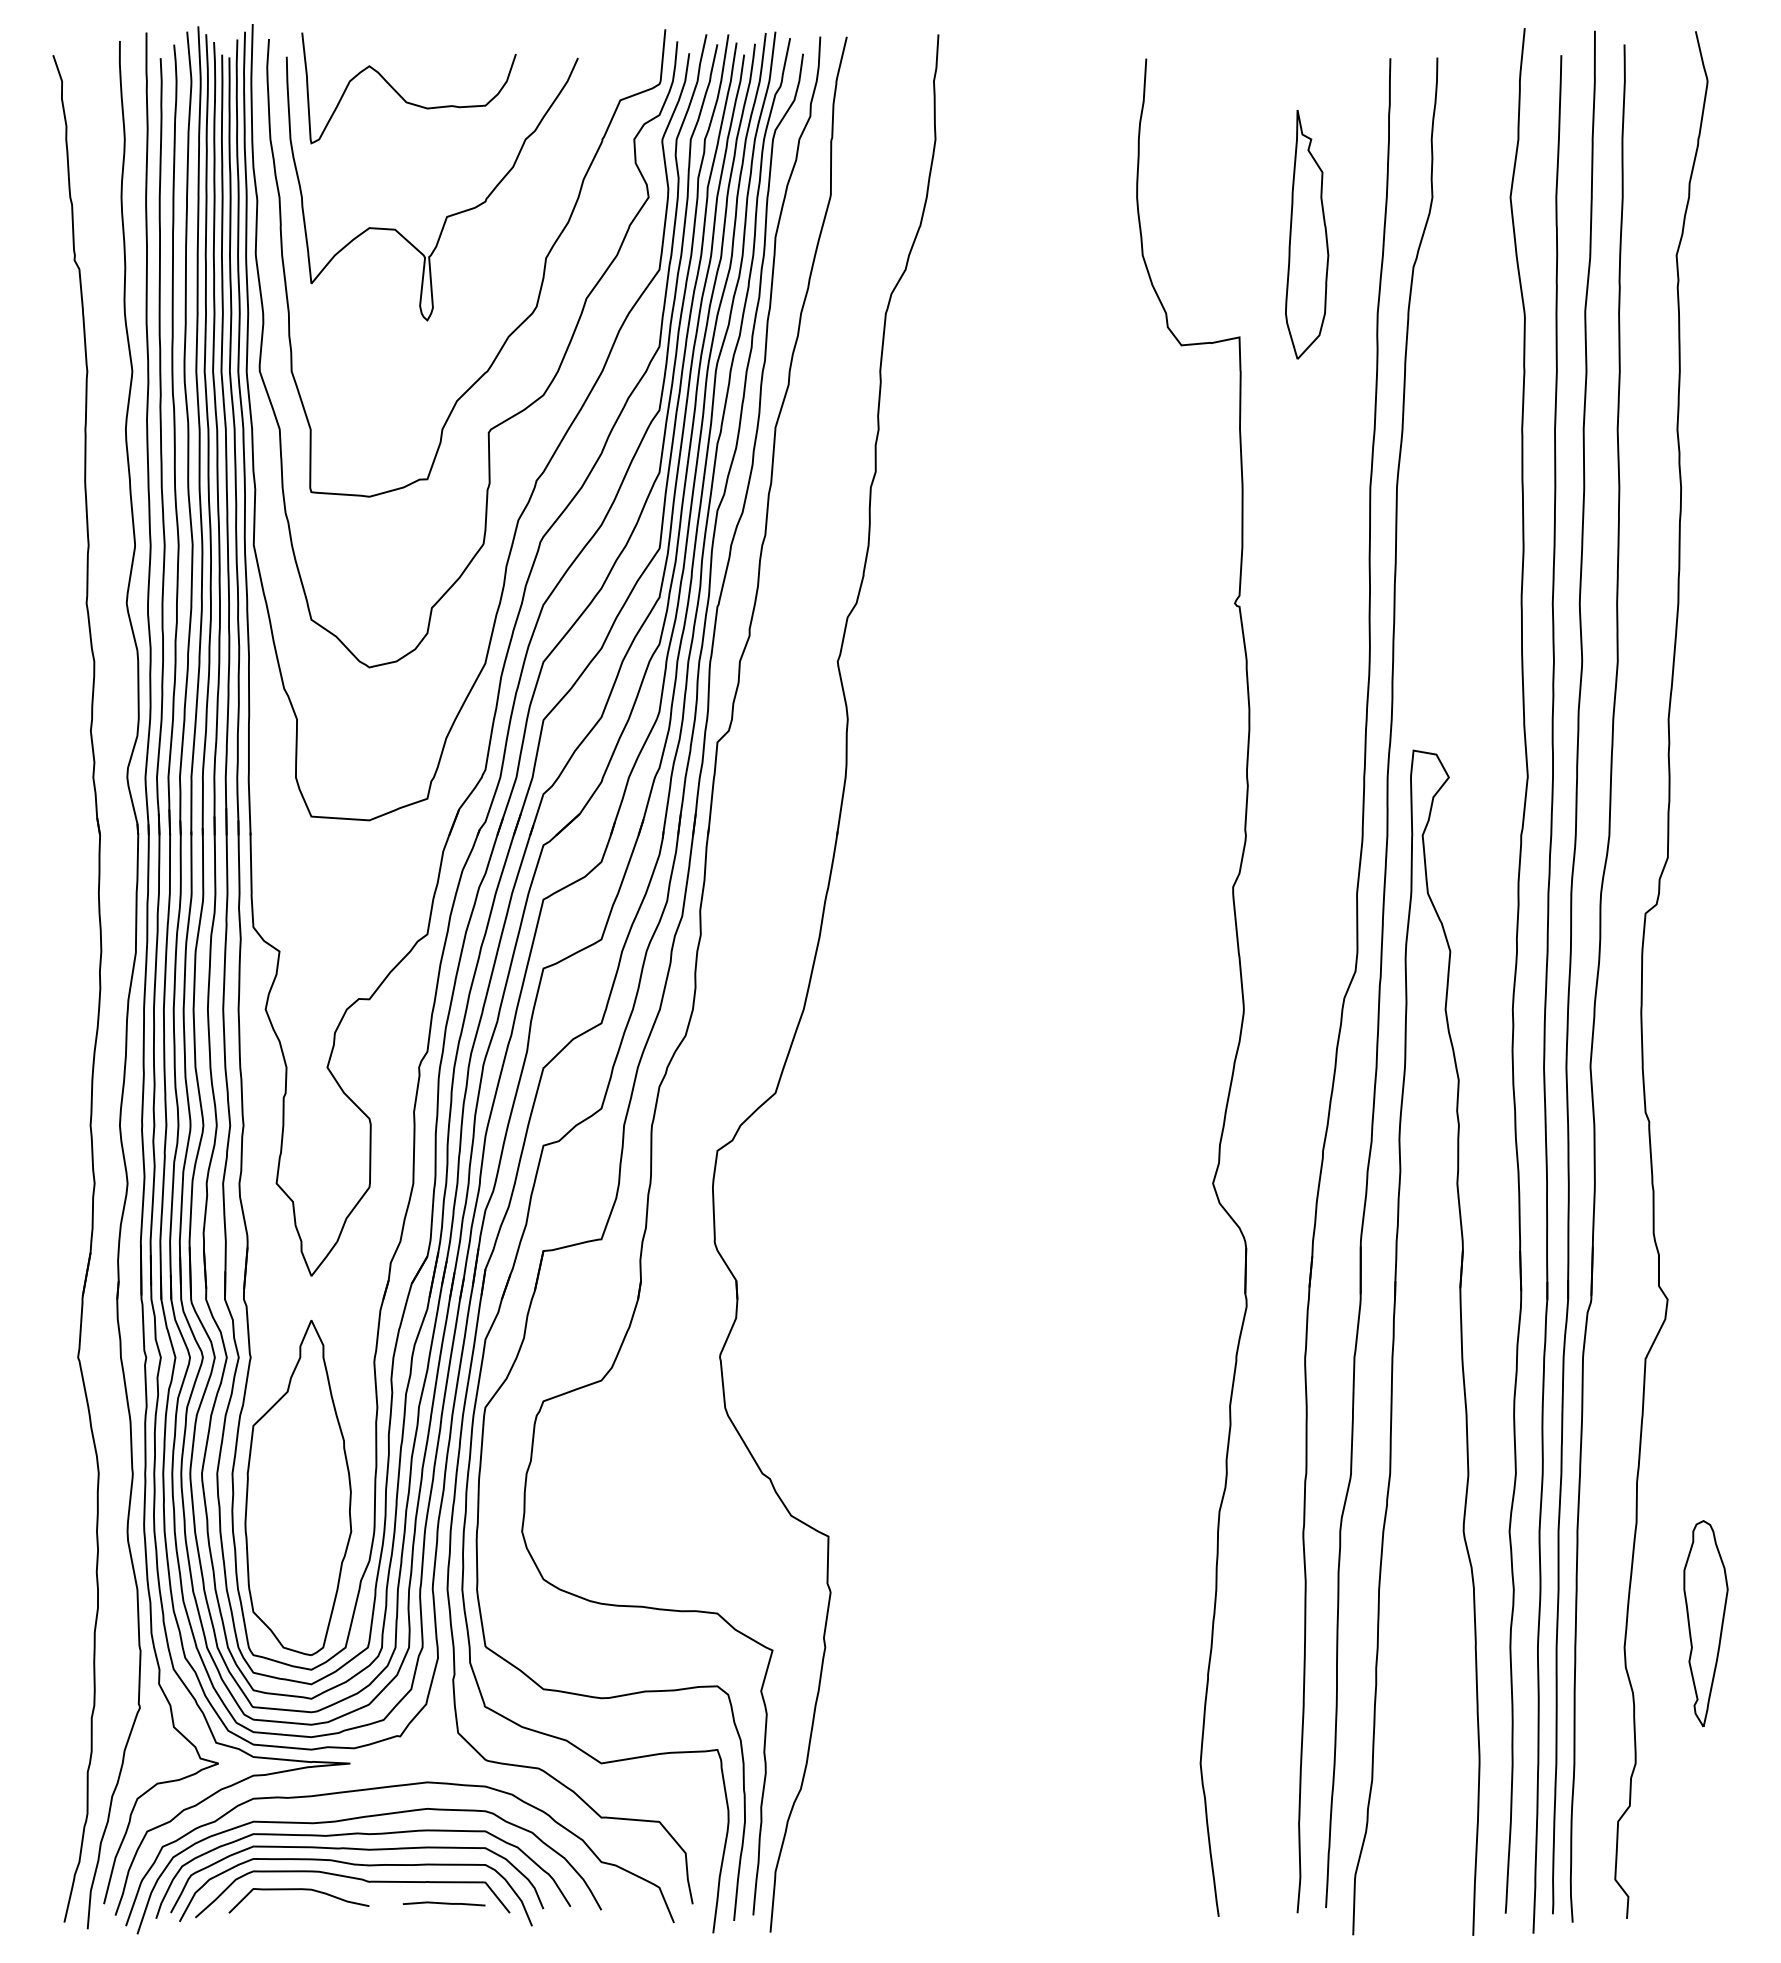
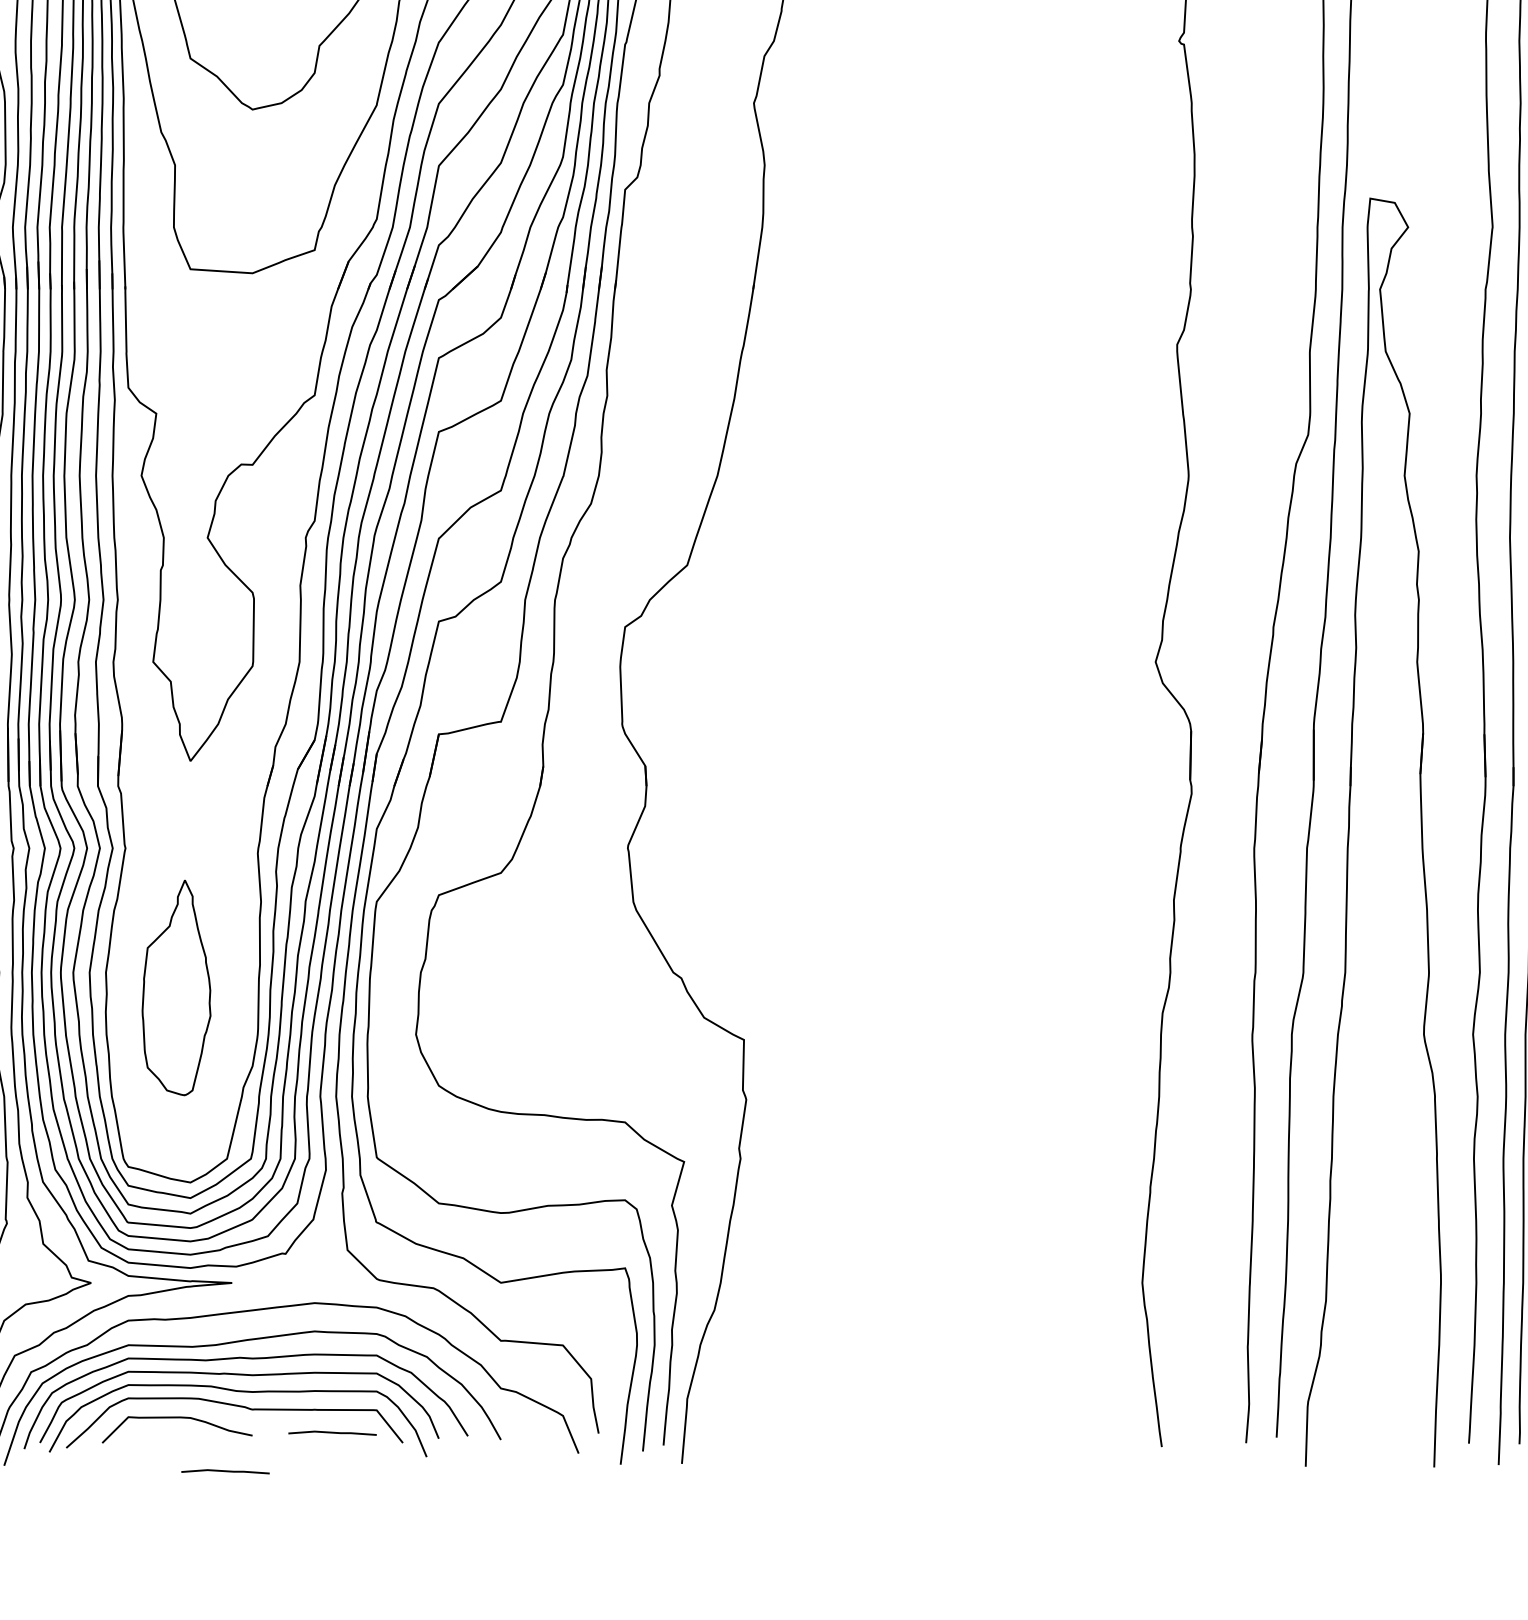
part: (298, 1487) -> (176, 987), size x0.6
line: (343, 1939) -> (224, 1471), added

